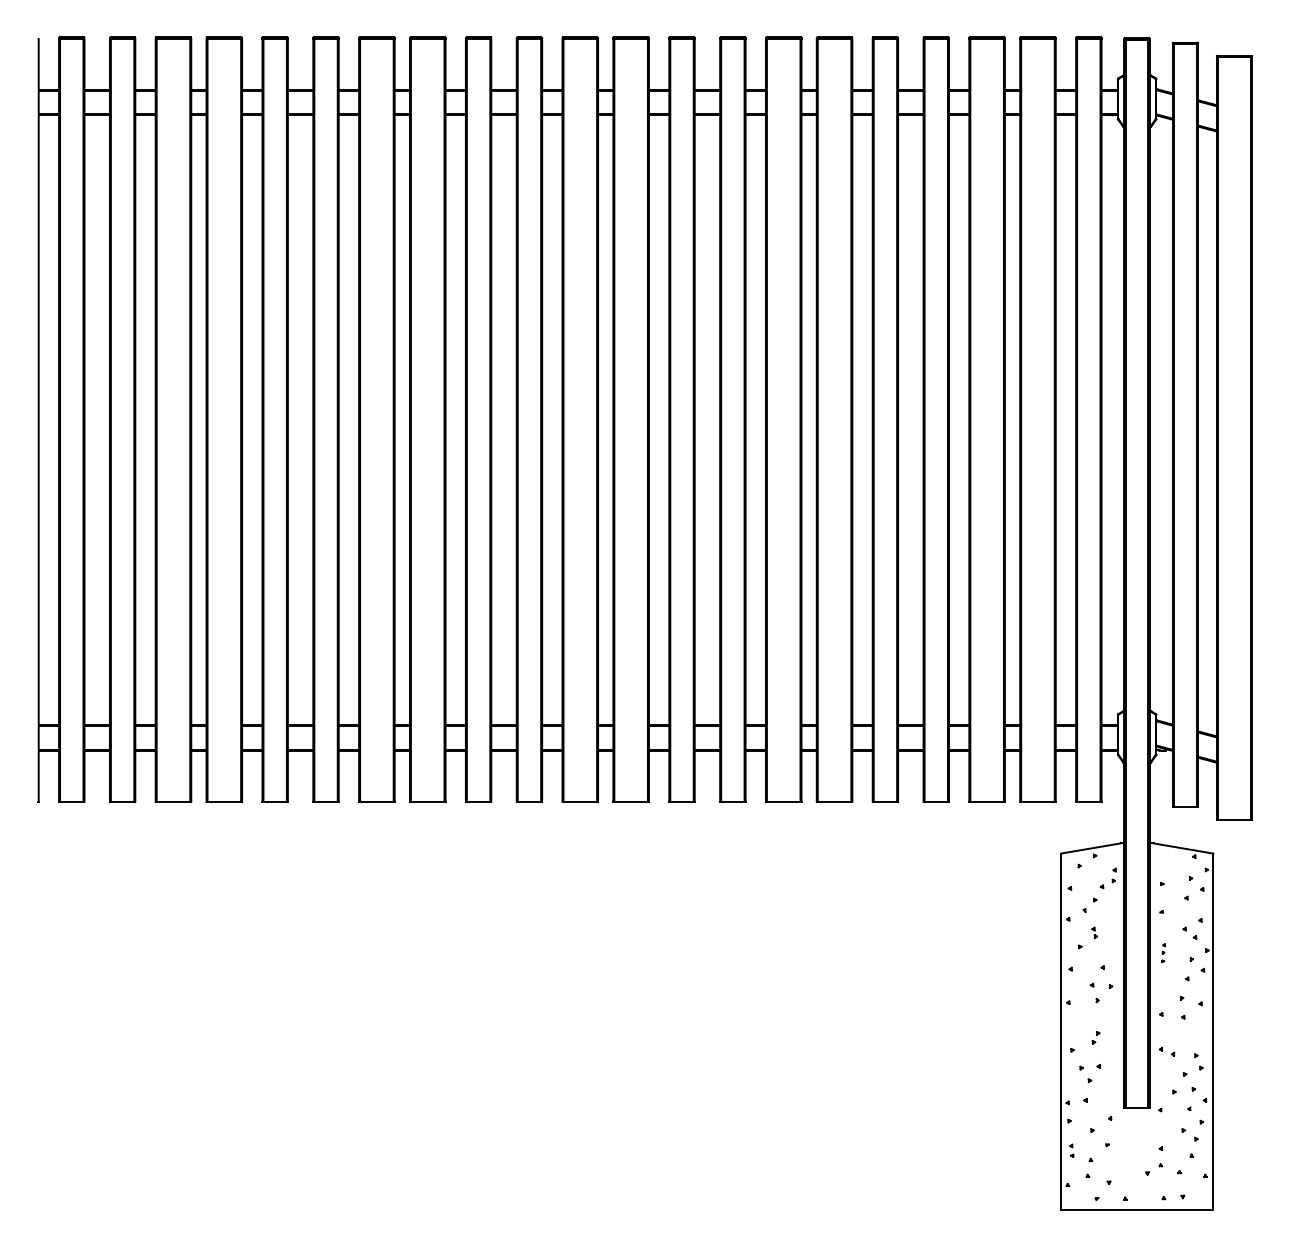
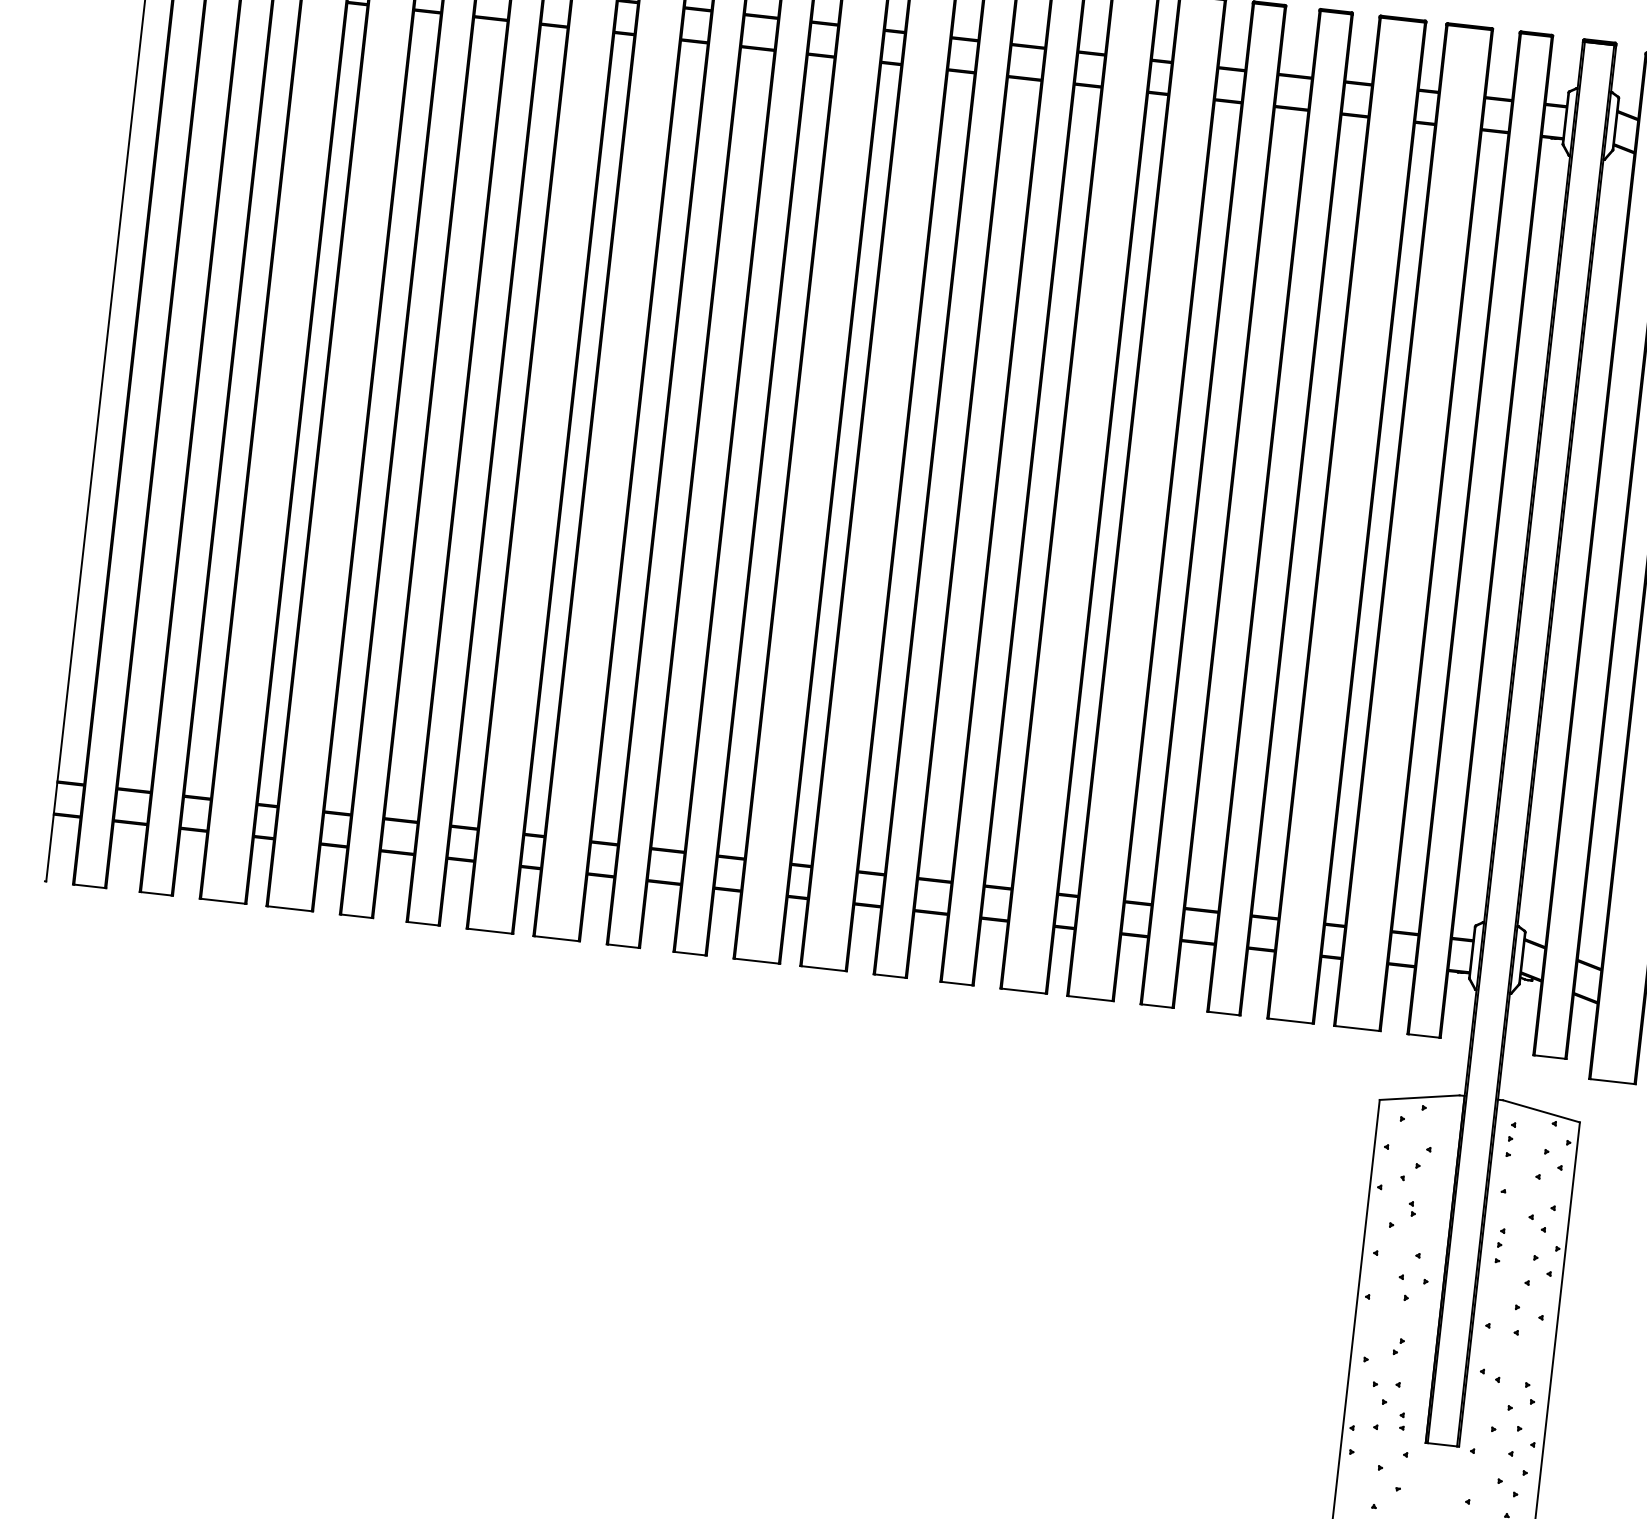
part: (1113, 875) -> (1511, 1131), moved
part: (1163, 952) -> (1499, 1244), size x1.43
part: (1071, 1150) -> (1401, 1421), moved

